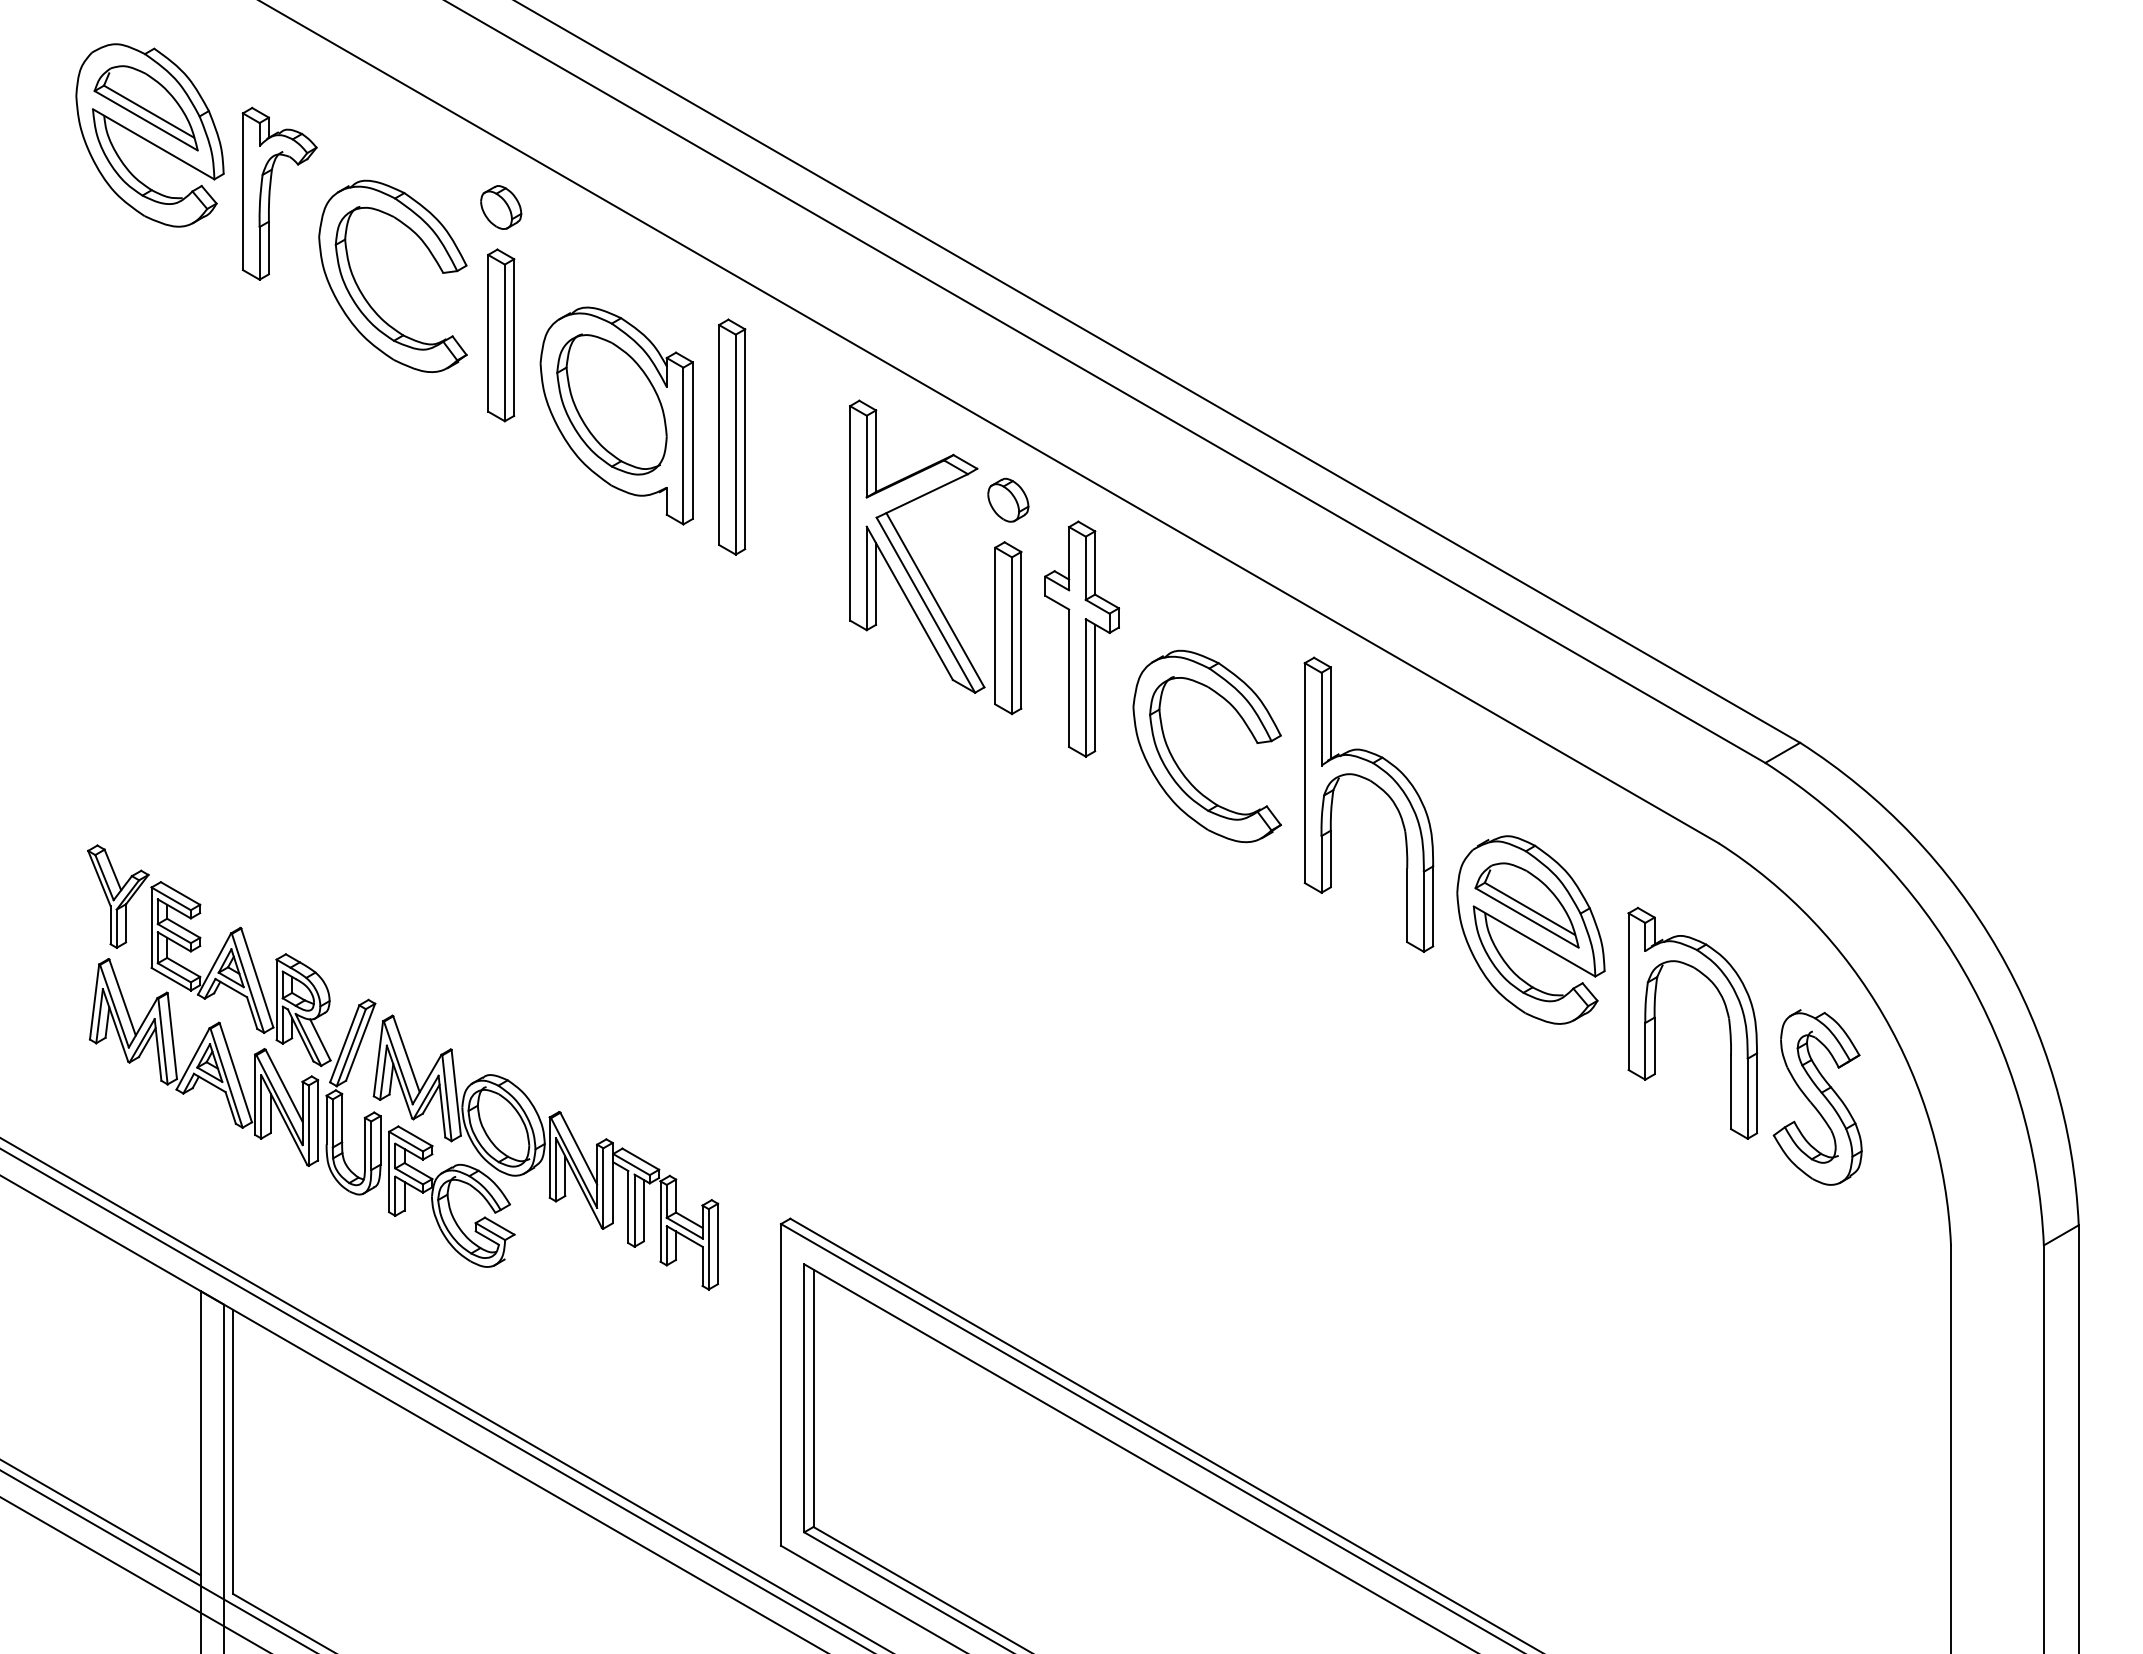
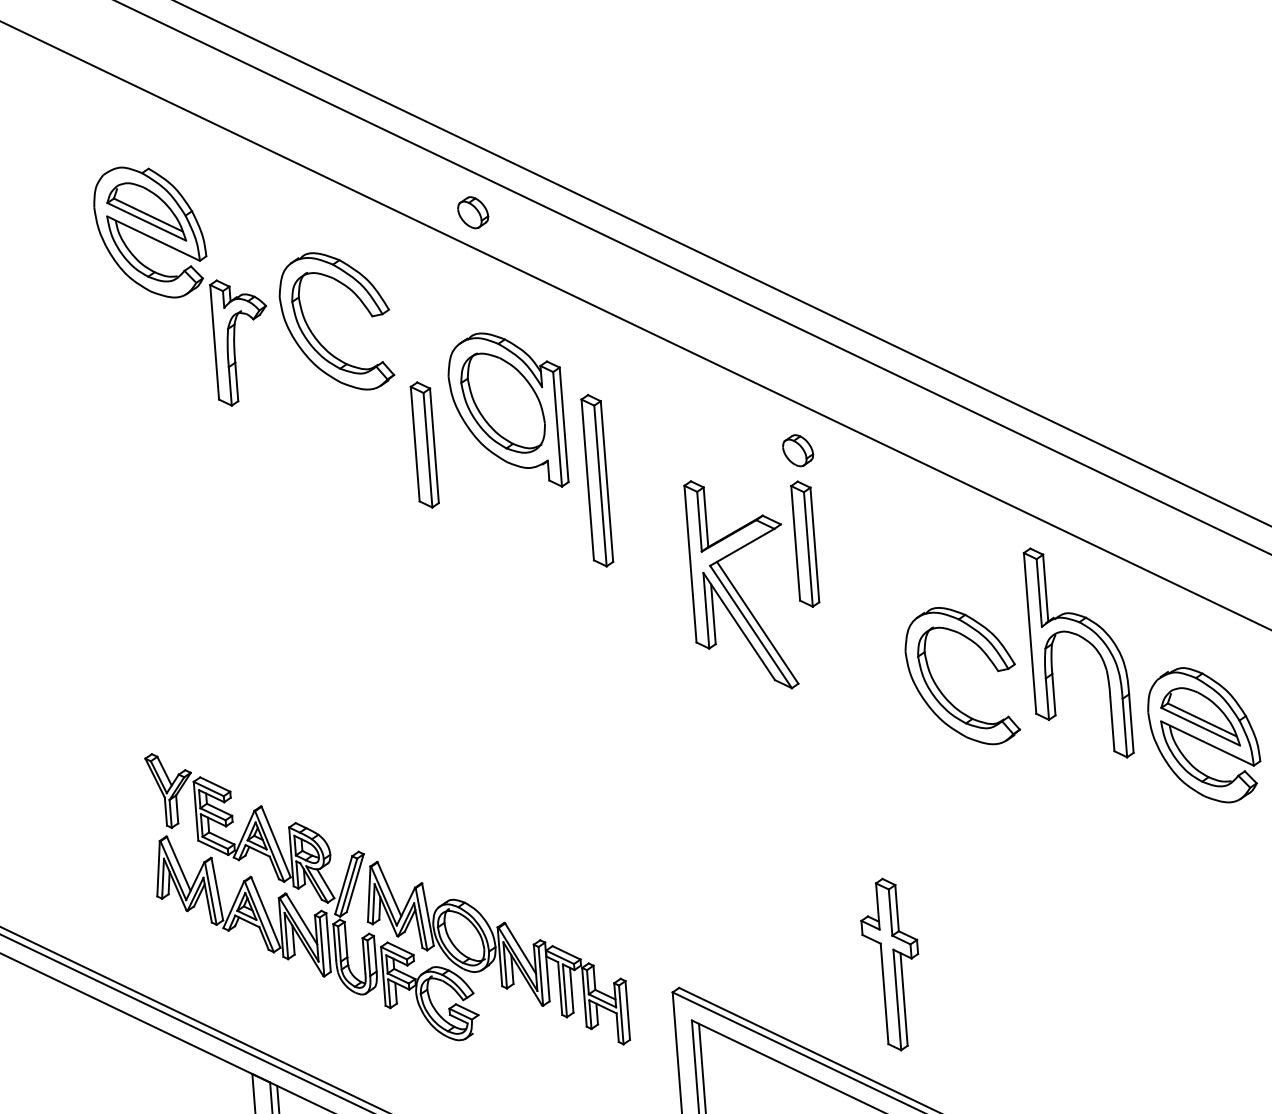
part: (270, 193) -> (234, 342), moved
part: (501, 207) -> (473, 212), moved
part: (501, 335) -> (425, 445), moved
part: (732, 436) -> (597, 480), moved
part: (909, 551) -> (736, 588), moved
part: (1081, 638) -> (891, 964), moved
part: (1177, 763) -> (940, 690), moved

